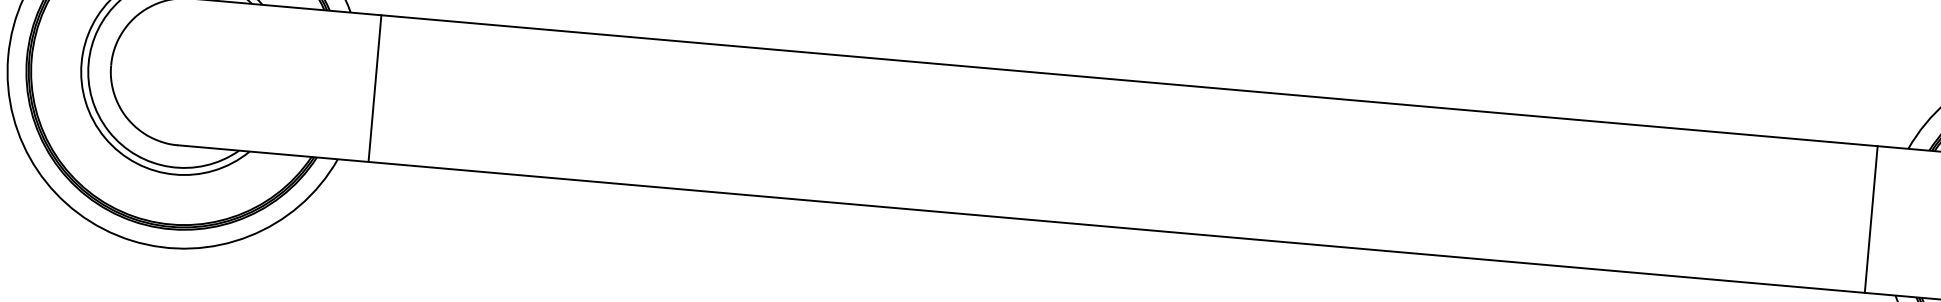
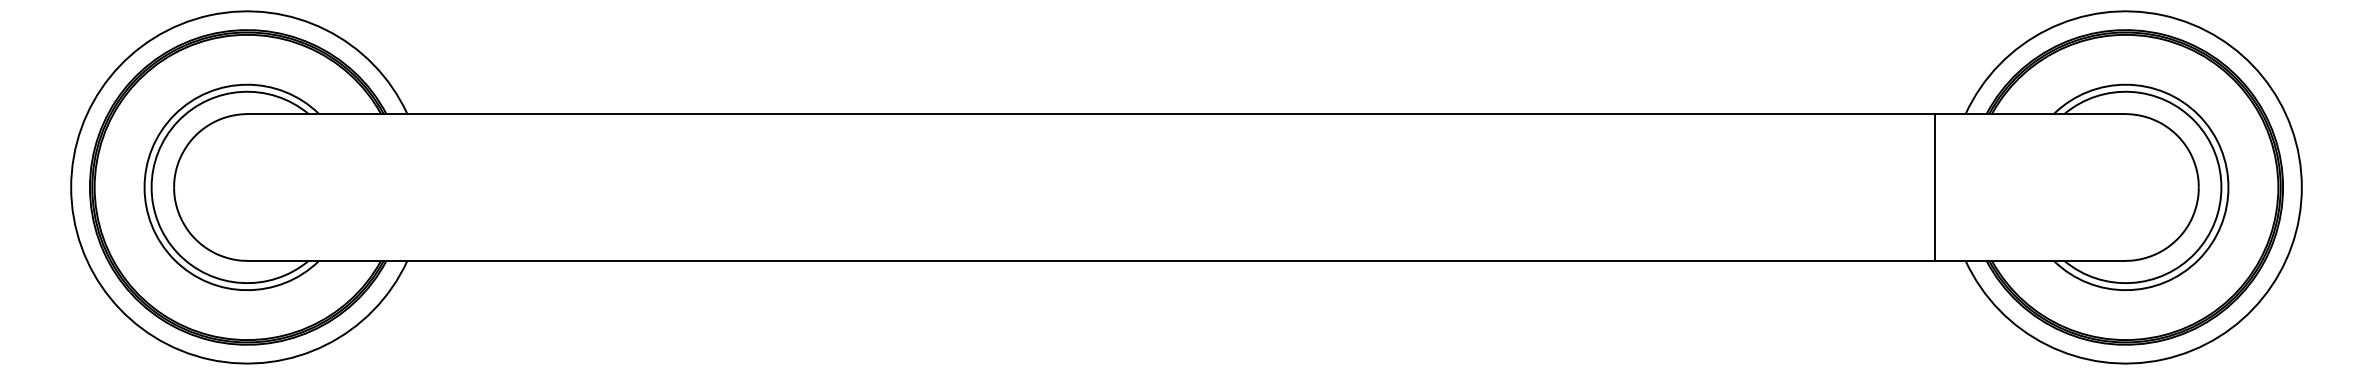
line: (375, 88) -> (438, 187), removed

